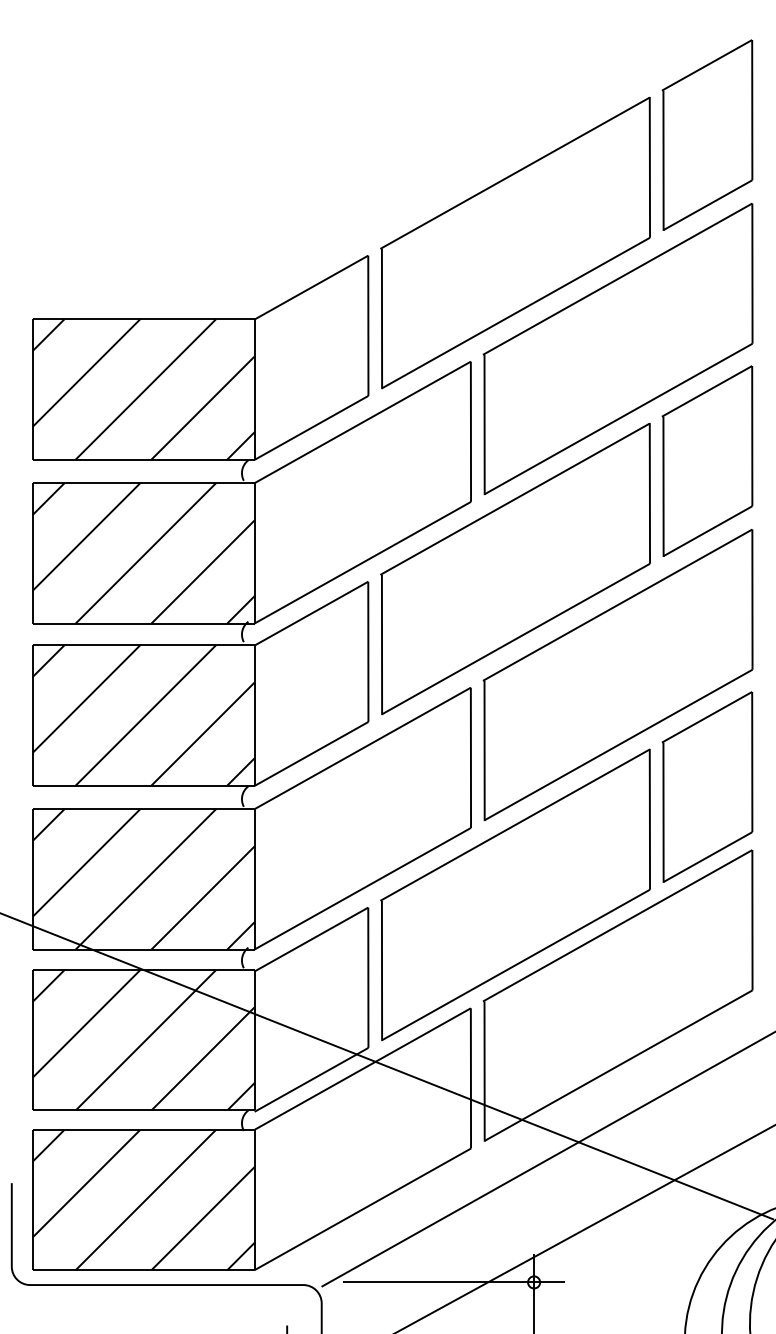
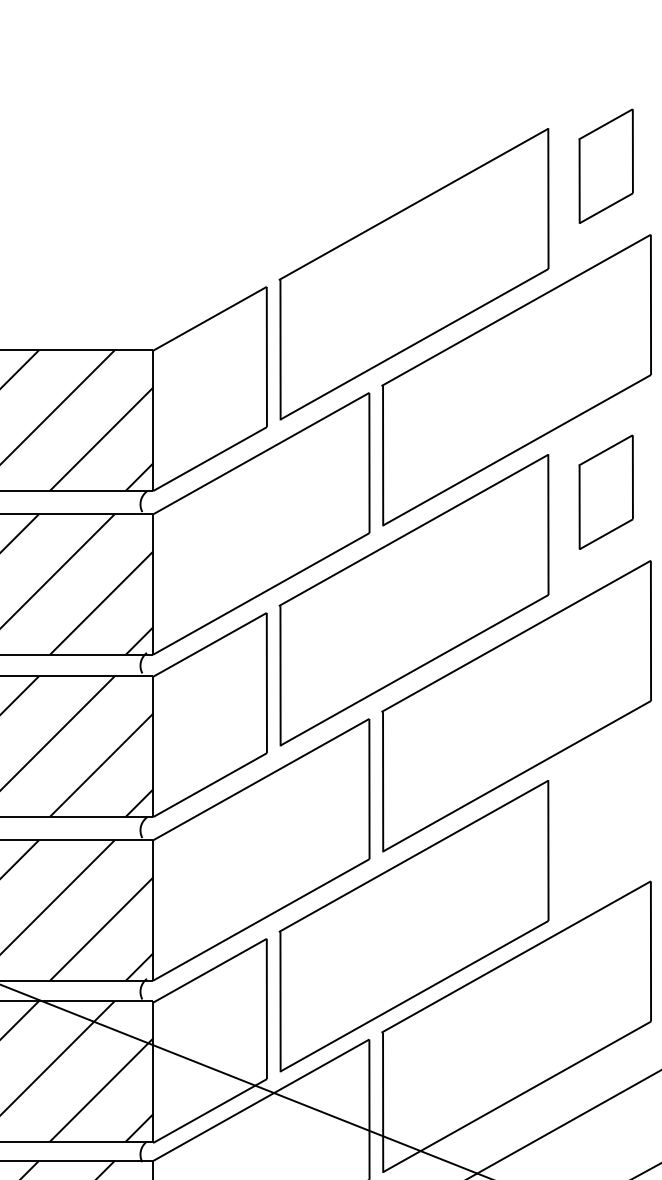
part: (707, 134) -> (606, 165), size x0.6
part: (707, 460) -> (606, 491), size x0.6
part: (707, 786) -> (606, 817), removed

